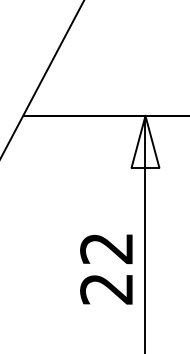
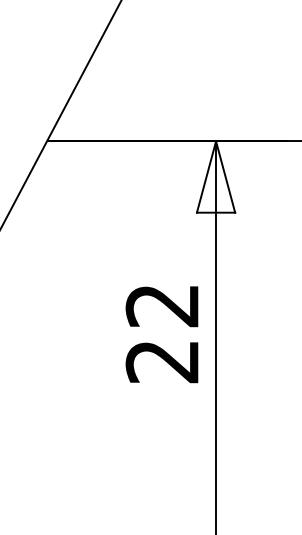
text: (105, 269) -> (161, 334), moved

